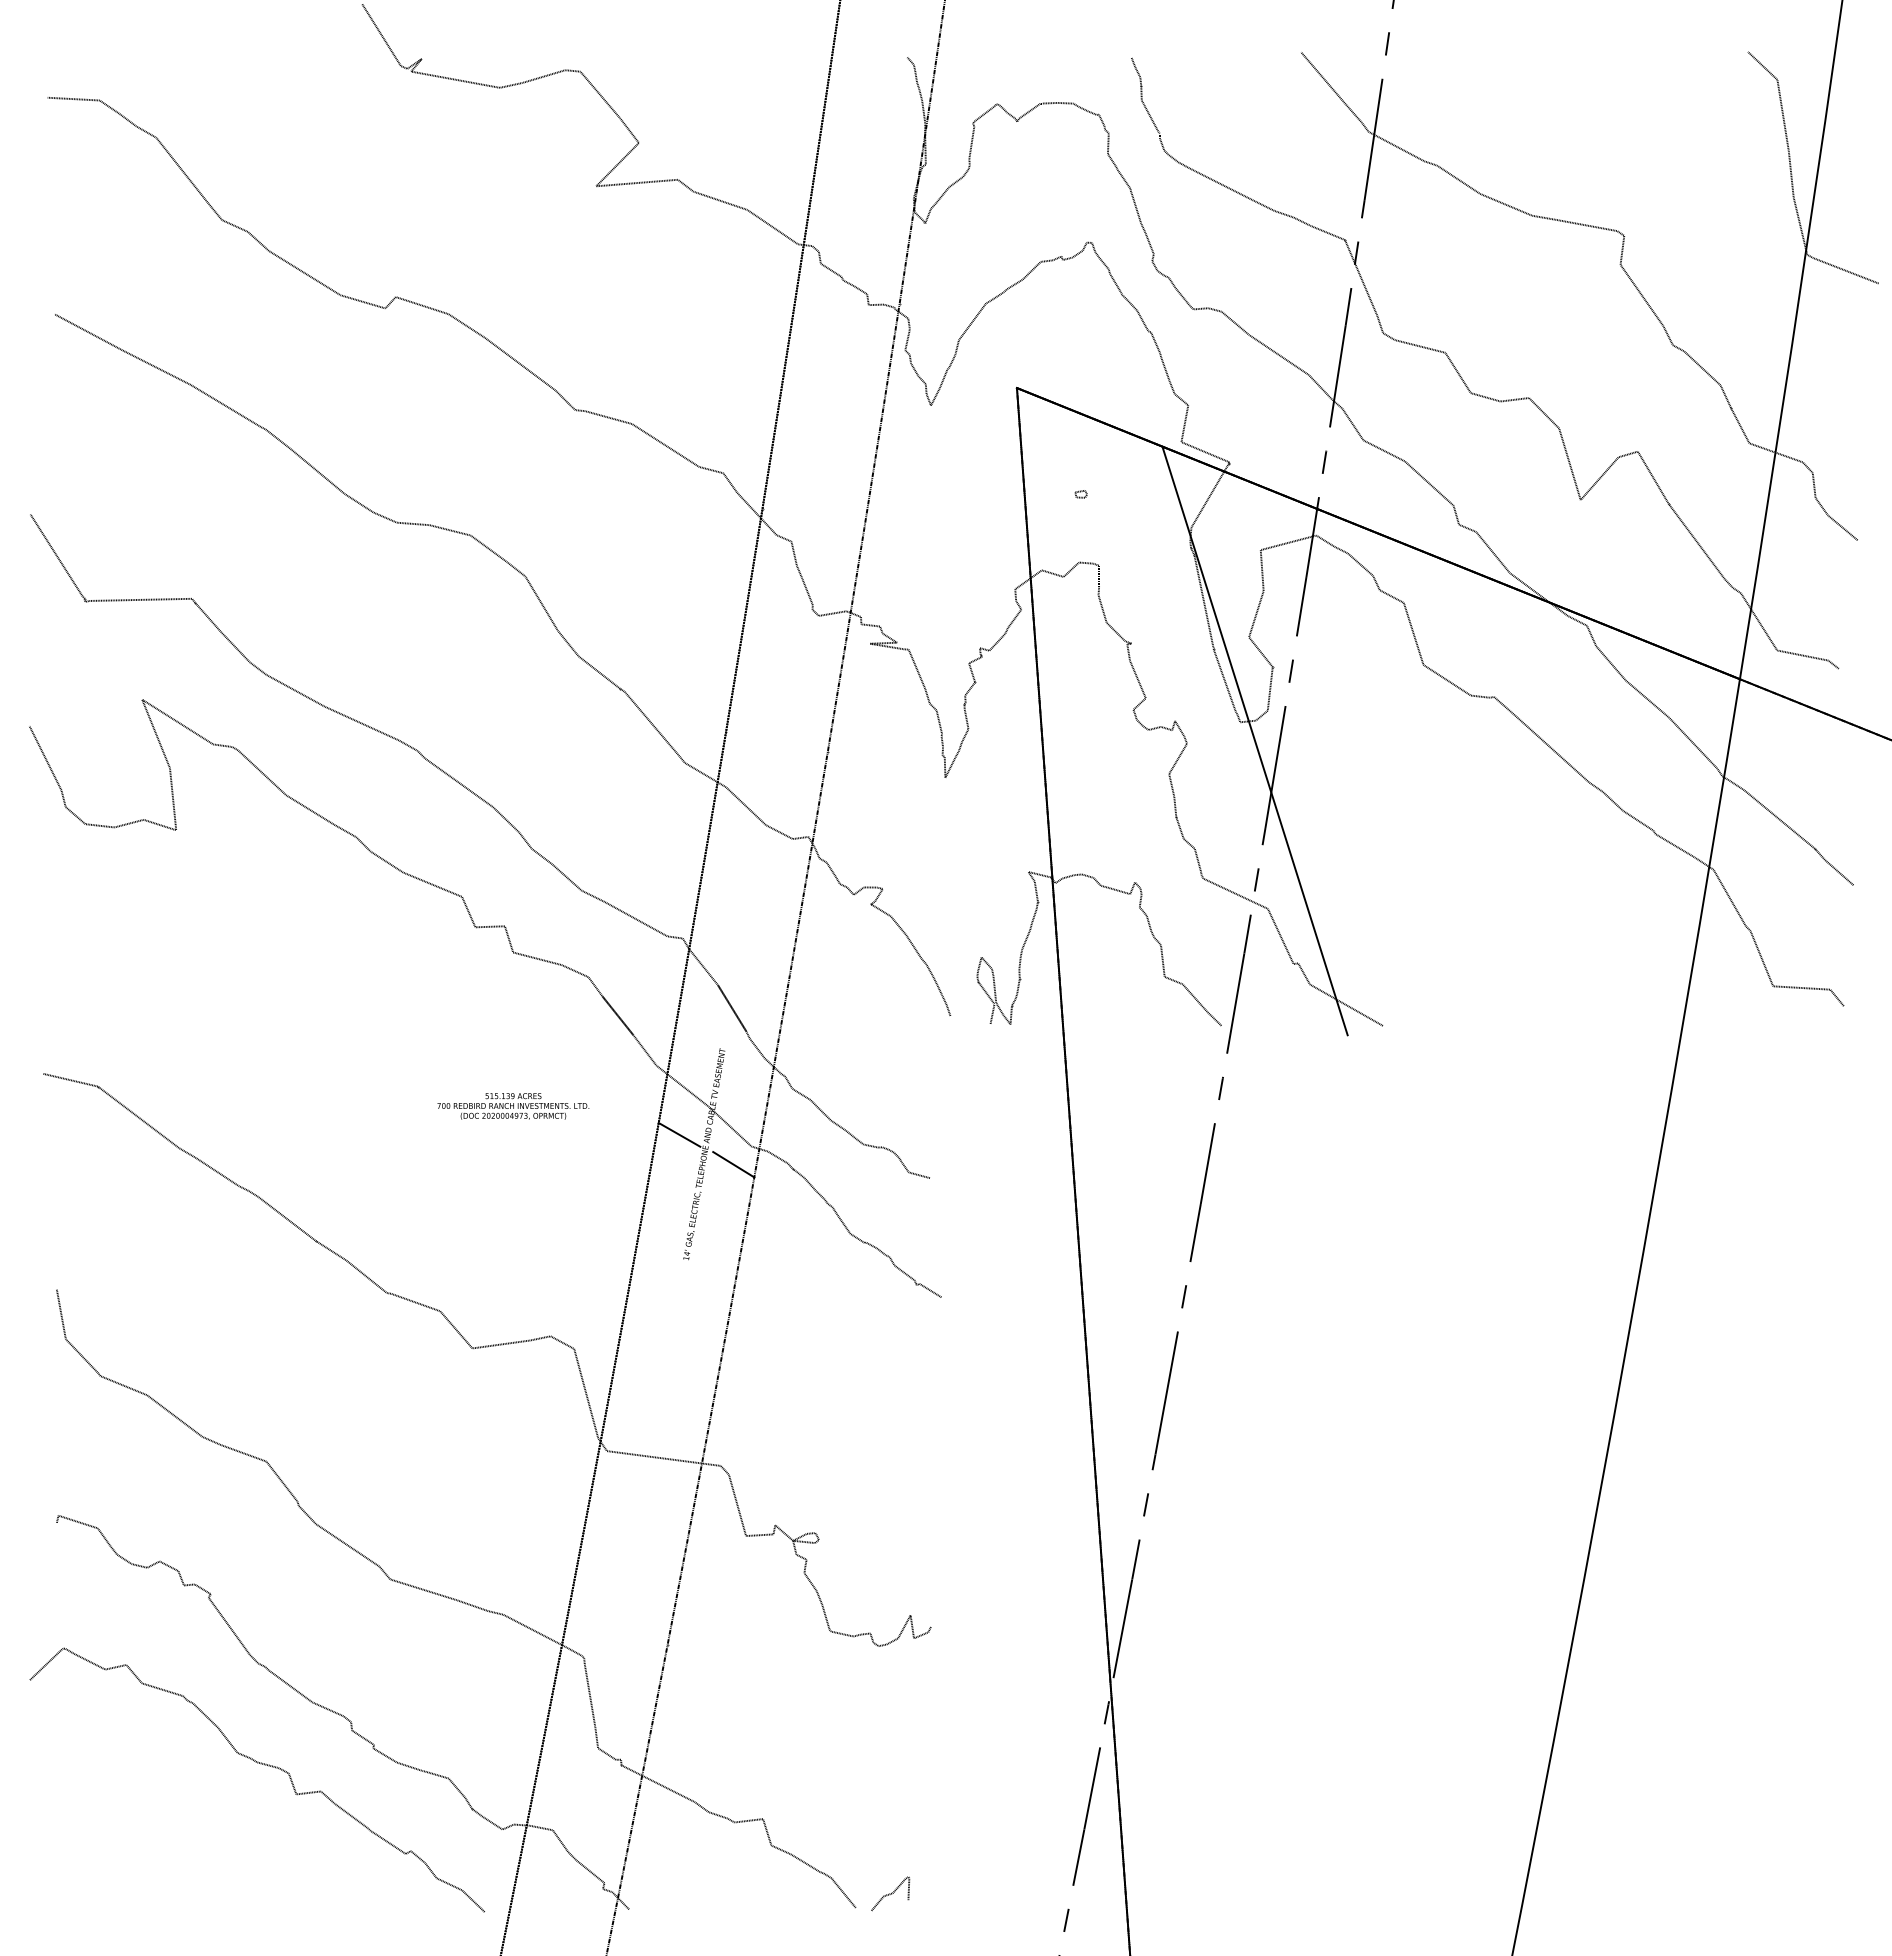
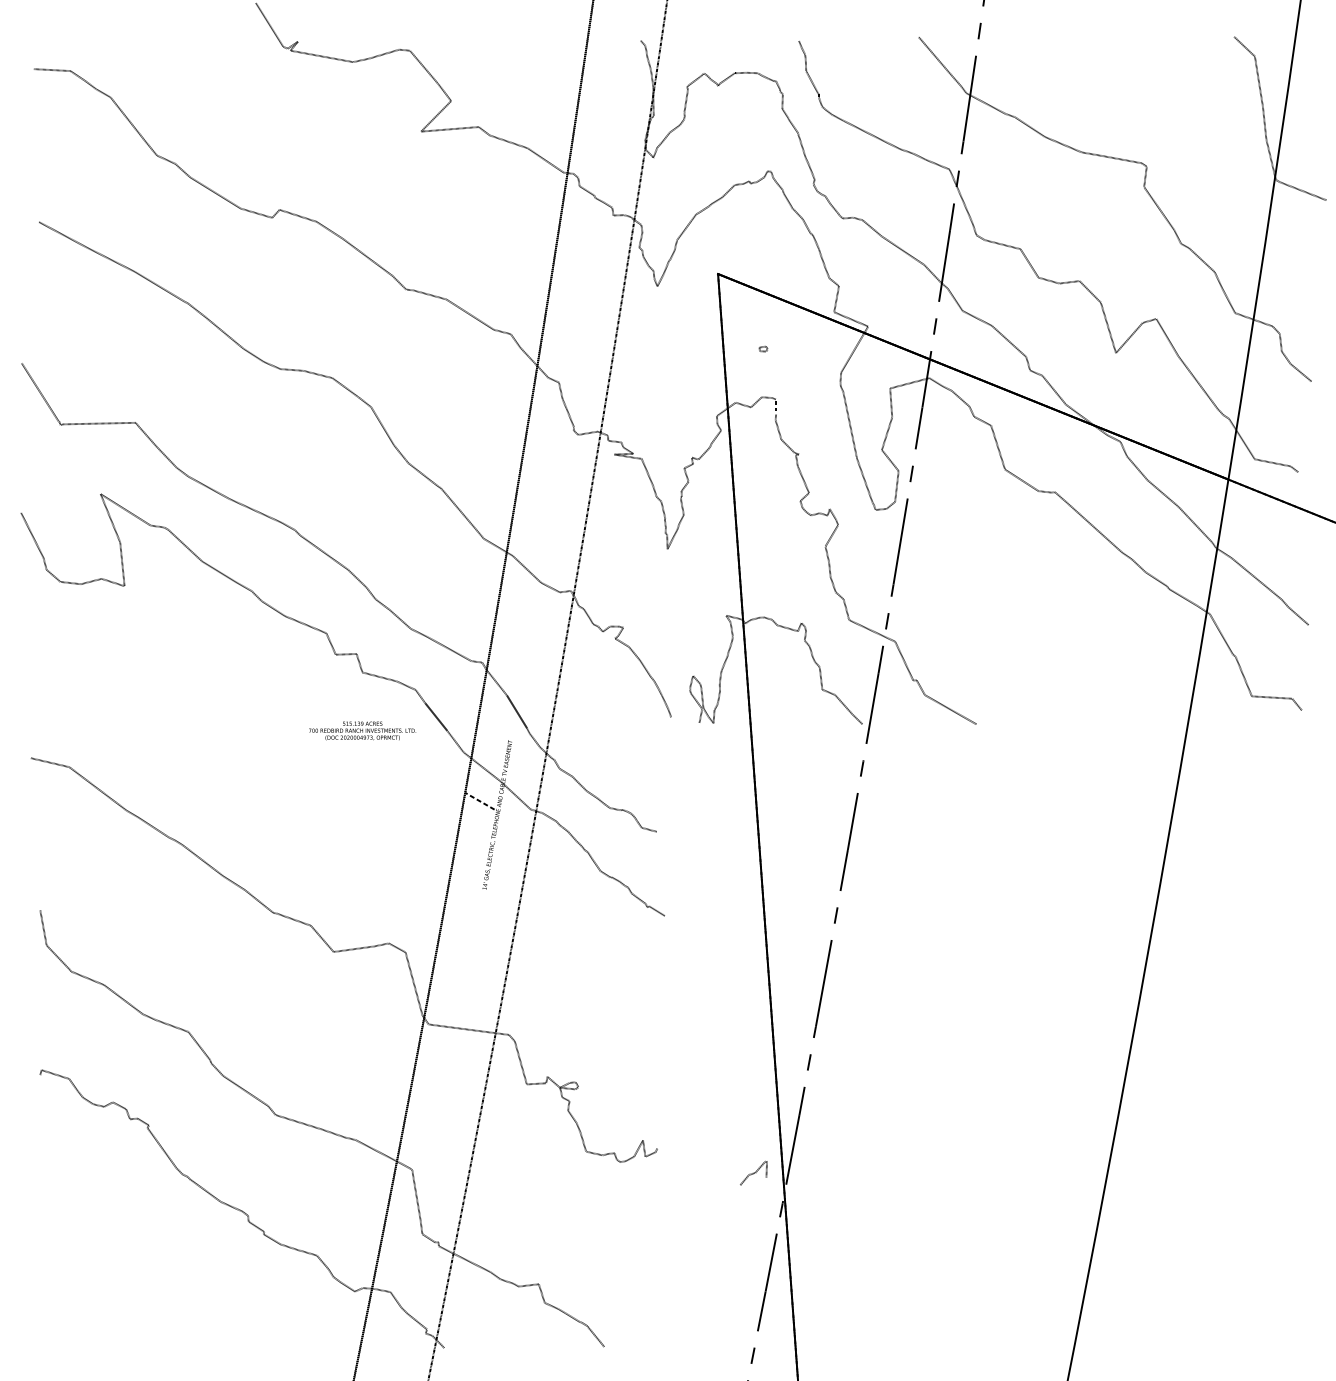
line: (1254, 740) -> (885, 522), removed
text: (513, 1106) -> (362, 731), moved
line: (679, 1134) -> (479, 800), solid -> dashed
line: (733, 1164) -> (517, 822), removed
curve: (260, 1764) -> (184, 1245), removed
curve: (890, 1893) -> (753, 1172), moved

